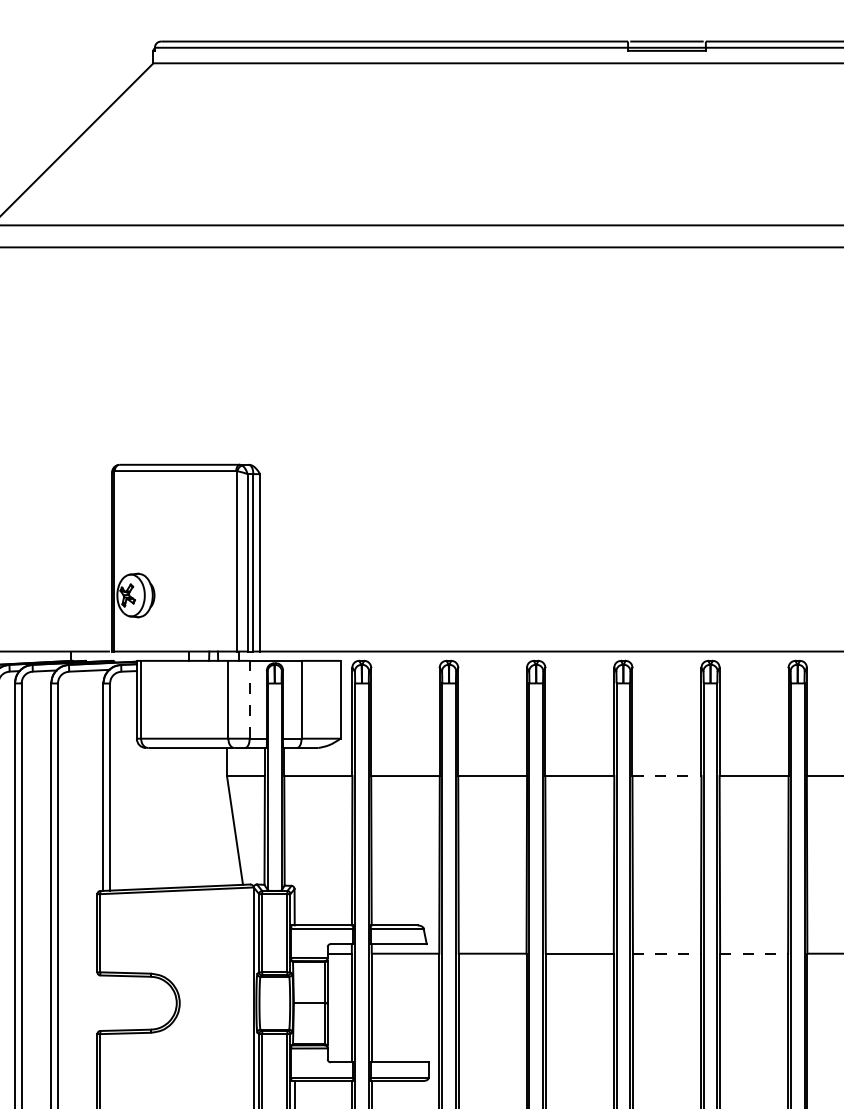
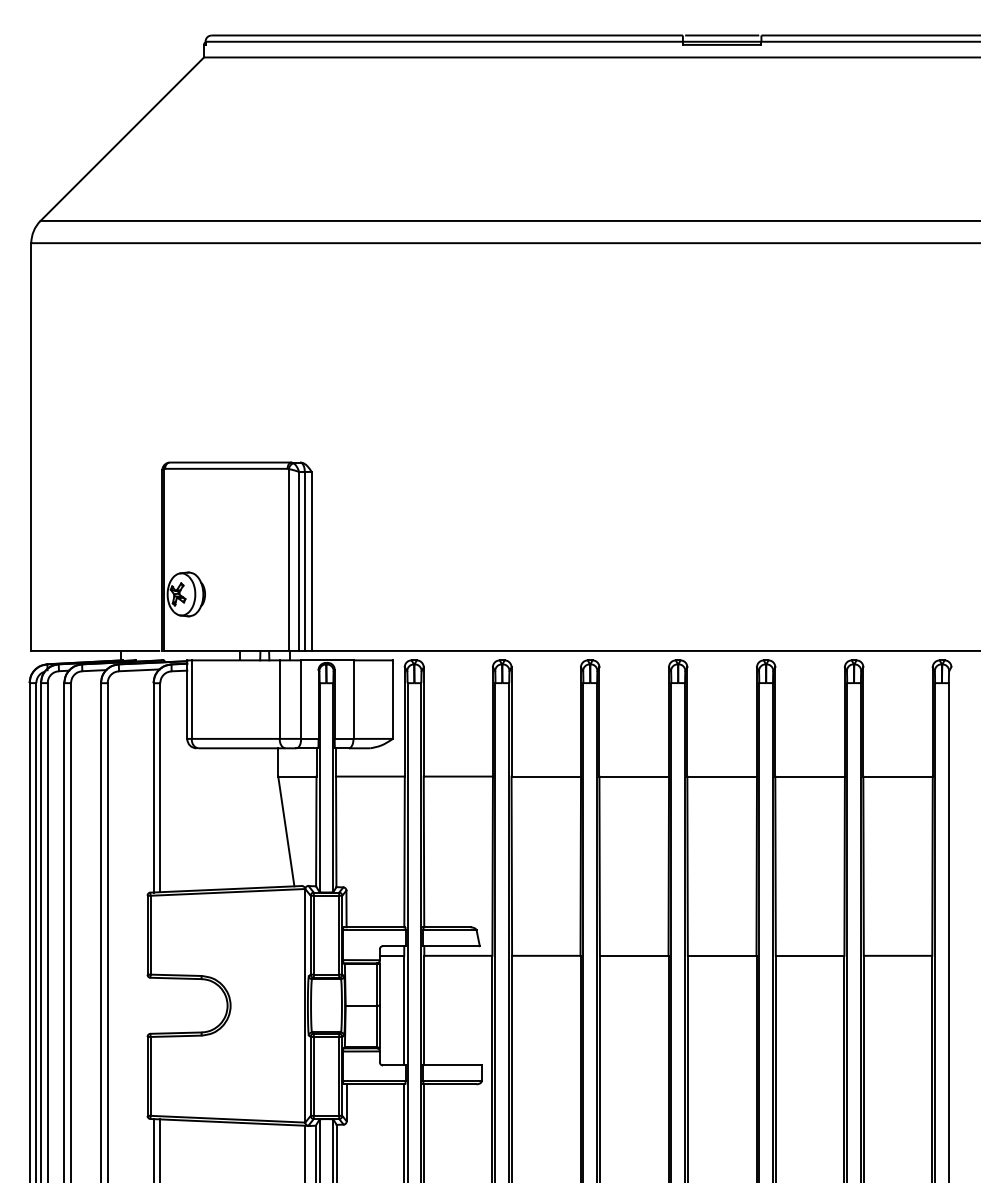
line: (250, 699) -> (301, 699), dashed -> solid
line: (667, 775) -> (722, 776), dashed -> solid
line: (667, 953) -> (722, 955), dashed -> solid
line: (754, 953) -> (810, 955), dashed -> solid

